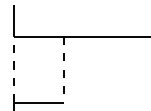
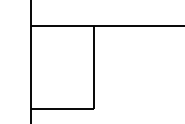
line: (14, 69) -> (31, 67), dashed -> solid
line: (63, 69) -> (93, 67), dashed -> solid

